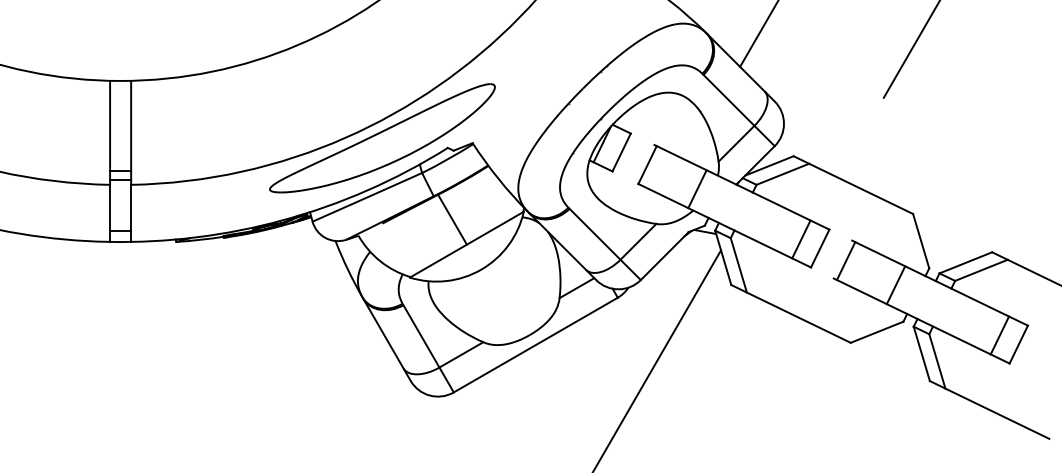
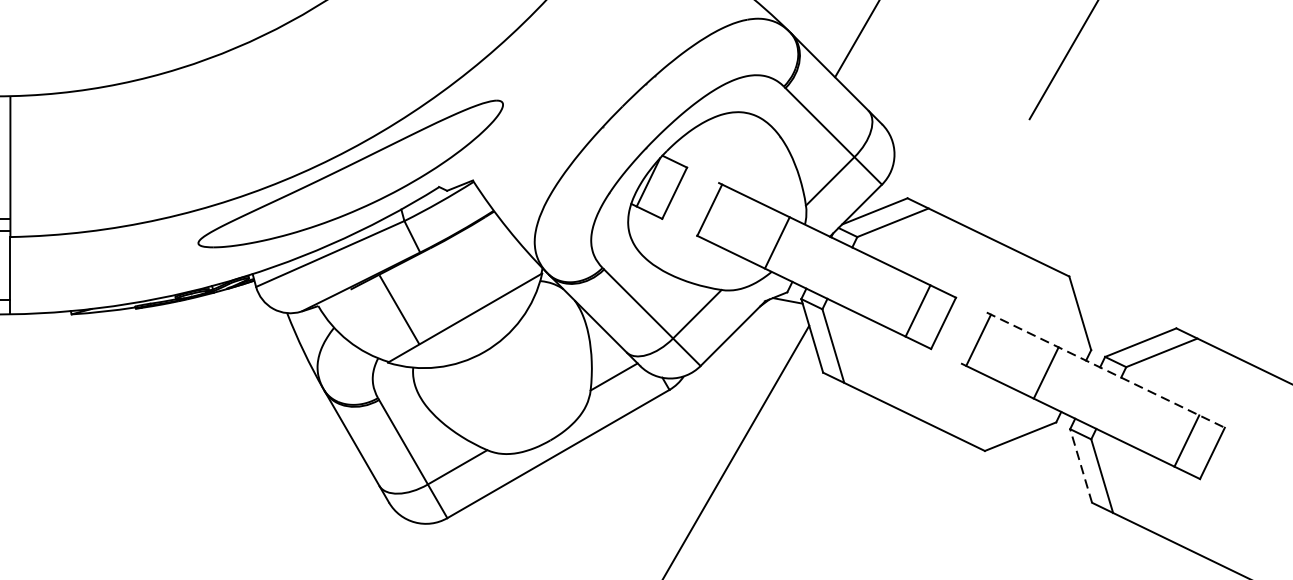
line: (452, 219) -> (399, 309), moved
line: (940, 283) -> (1106, 370), solid -> dashed
line: (921, 353) -> (1080, 465), solid -> dashed

